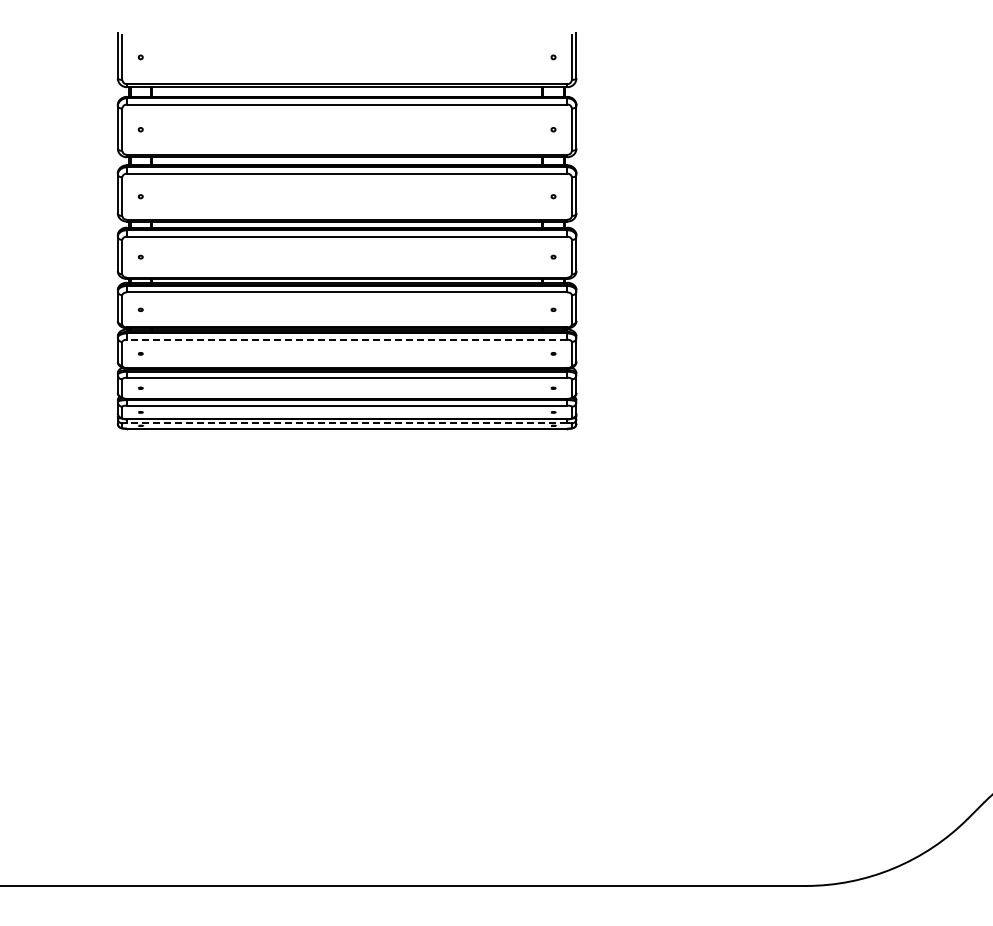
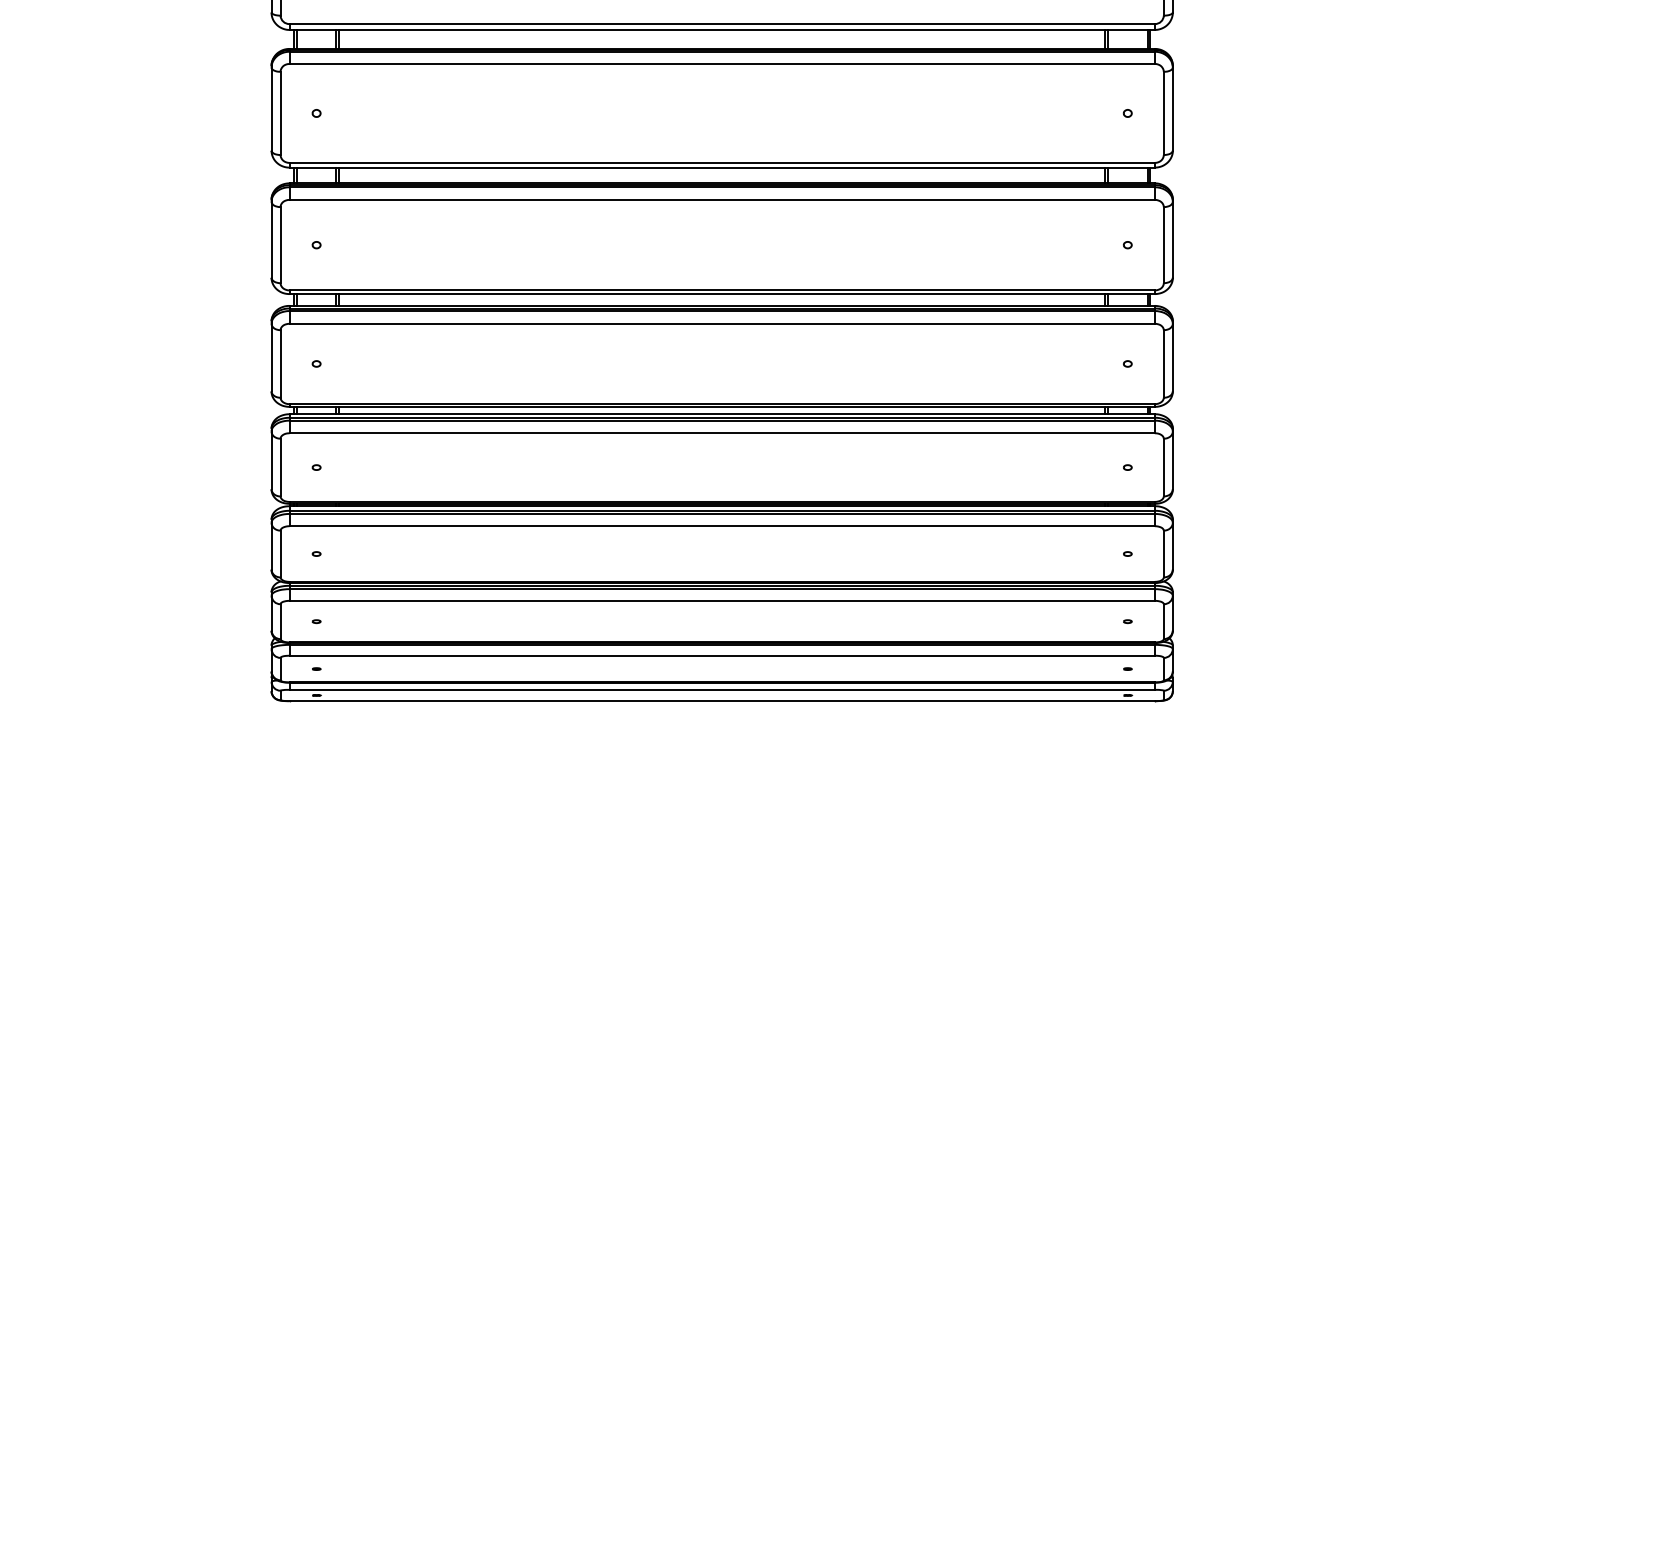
line: (346, 339) -> (720, 525), dashed -> solid
line: (346, 423) -> (720, 690), dashed -> solid

